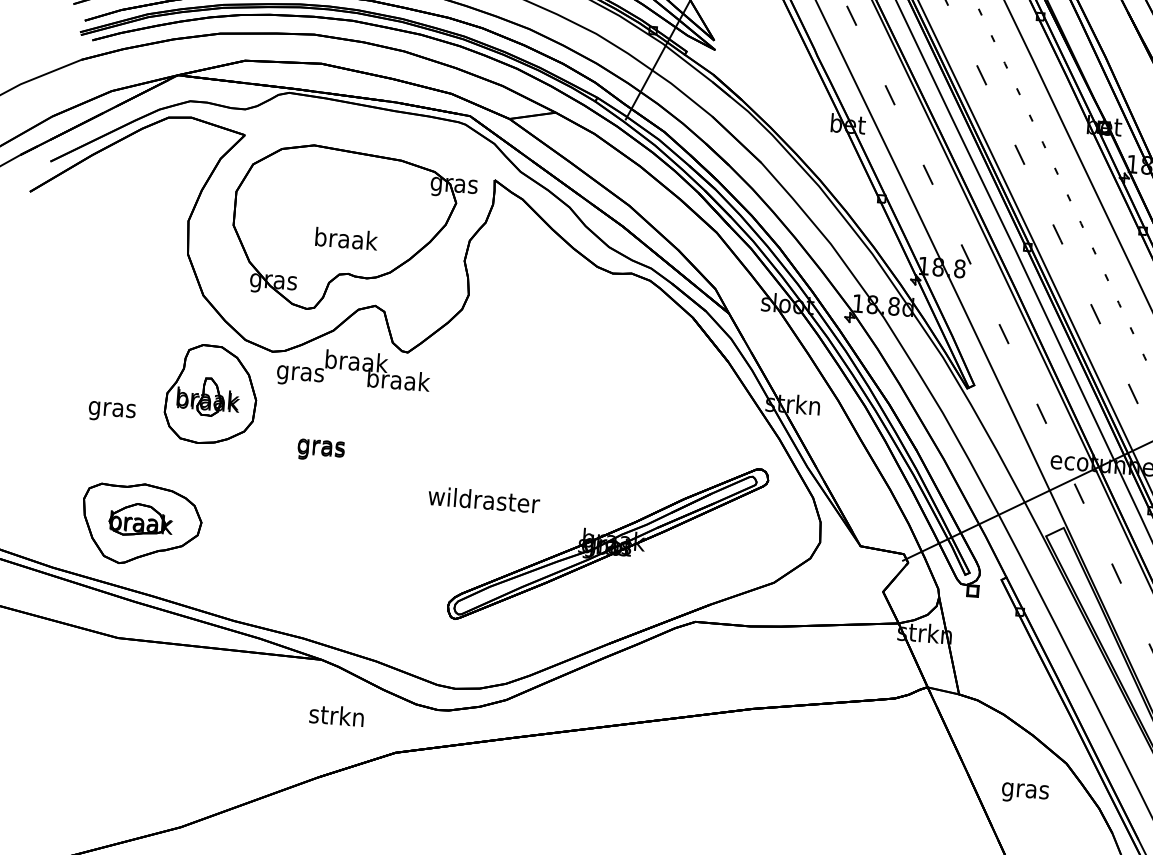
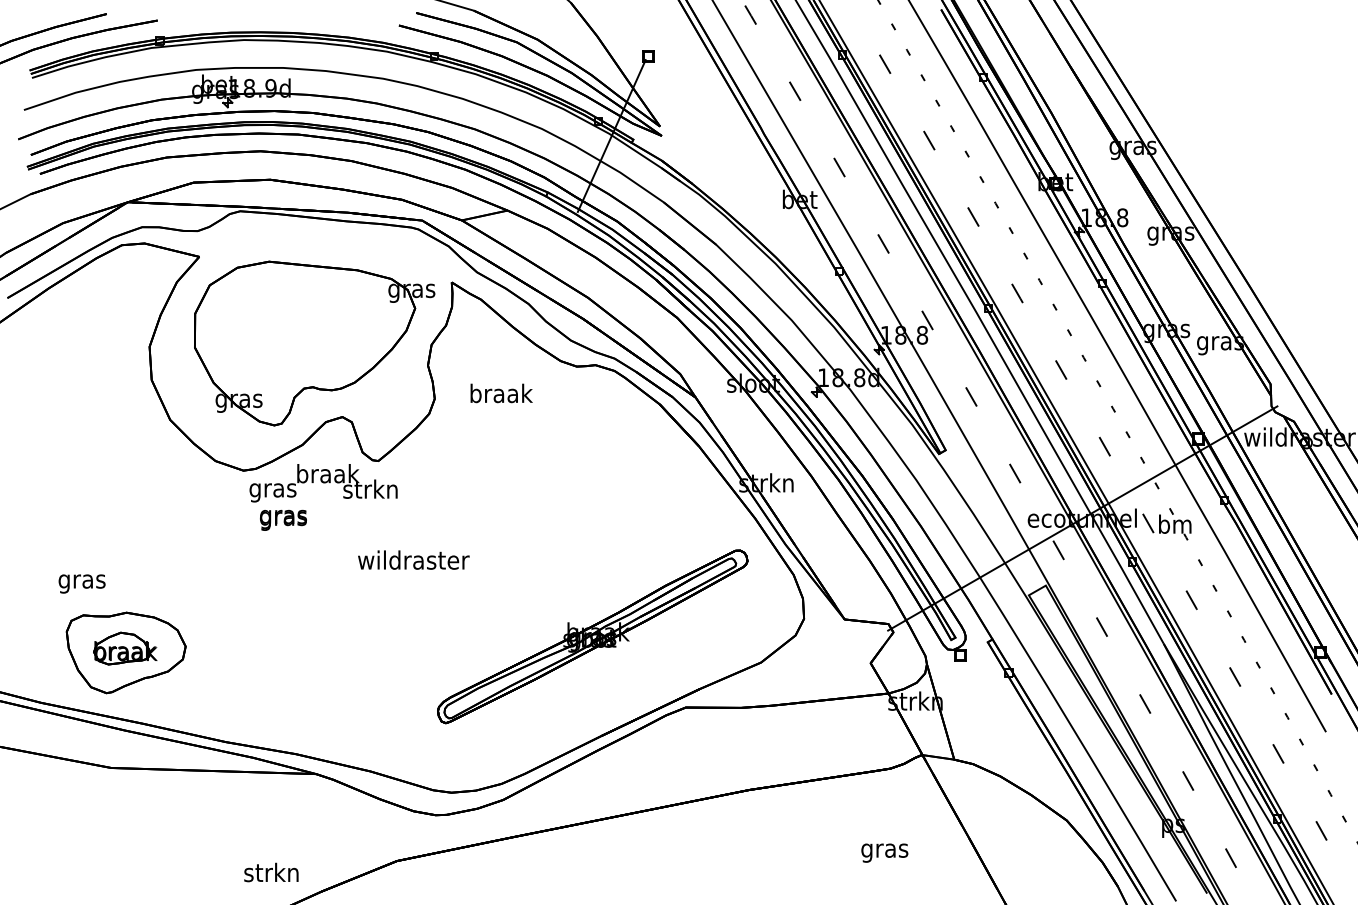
text: (346, 238) -> (501, 393), moved
text: (398, 379) -> (371, 488), braak -> strkn
part: (211, 394) -> (185, 518), removed
text: (111, 411) -> (81, 583), moved
text: (321, 449) -> (283, 519), moved
text: (483, 499) -> (413, 559), moved
text: (336, 715) -> (271, 872), moved
text: (1024, 792) -> (884, 852), moved

